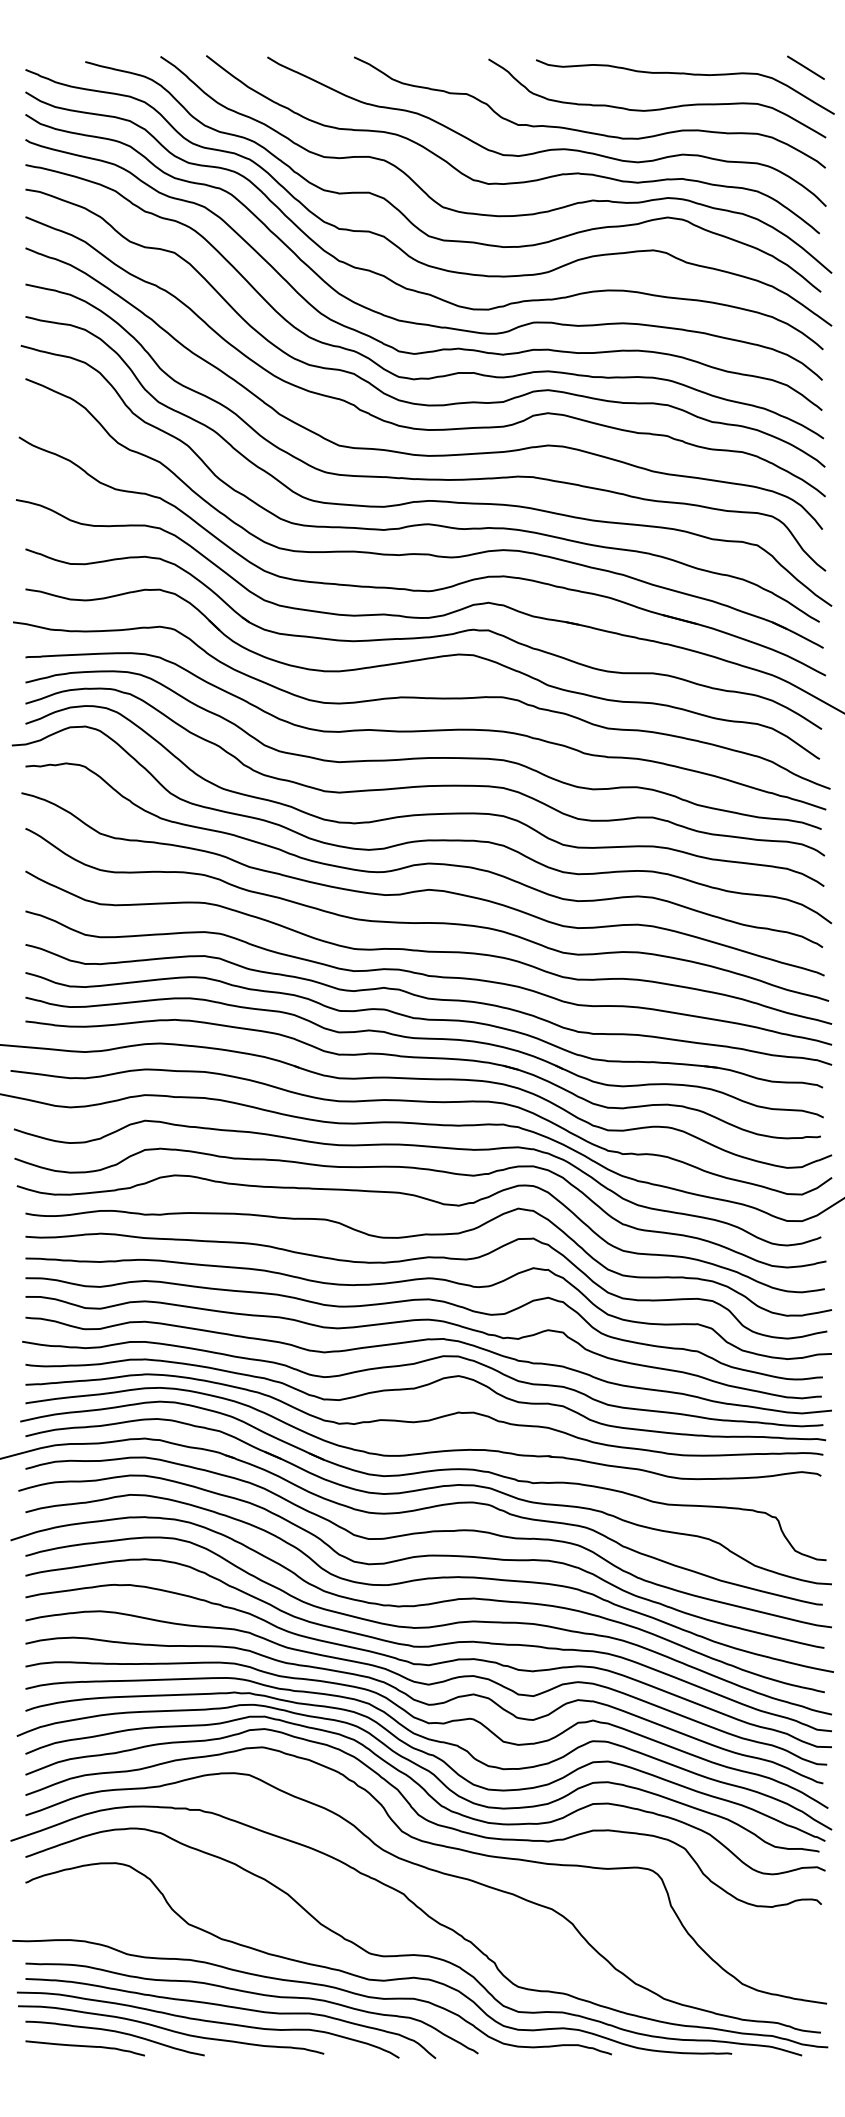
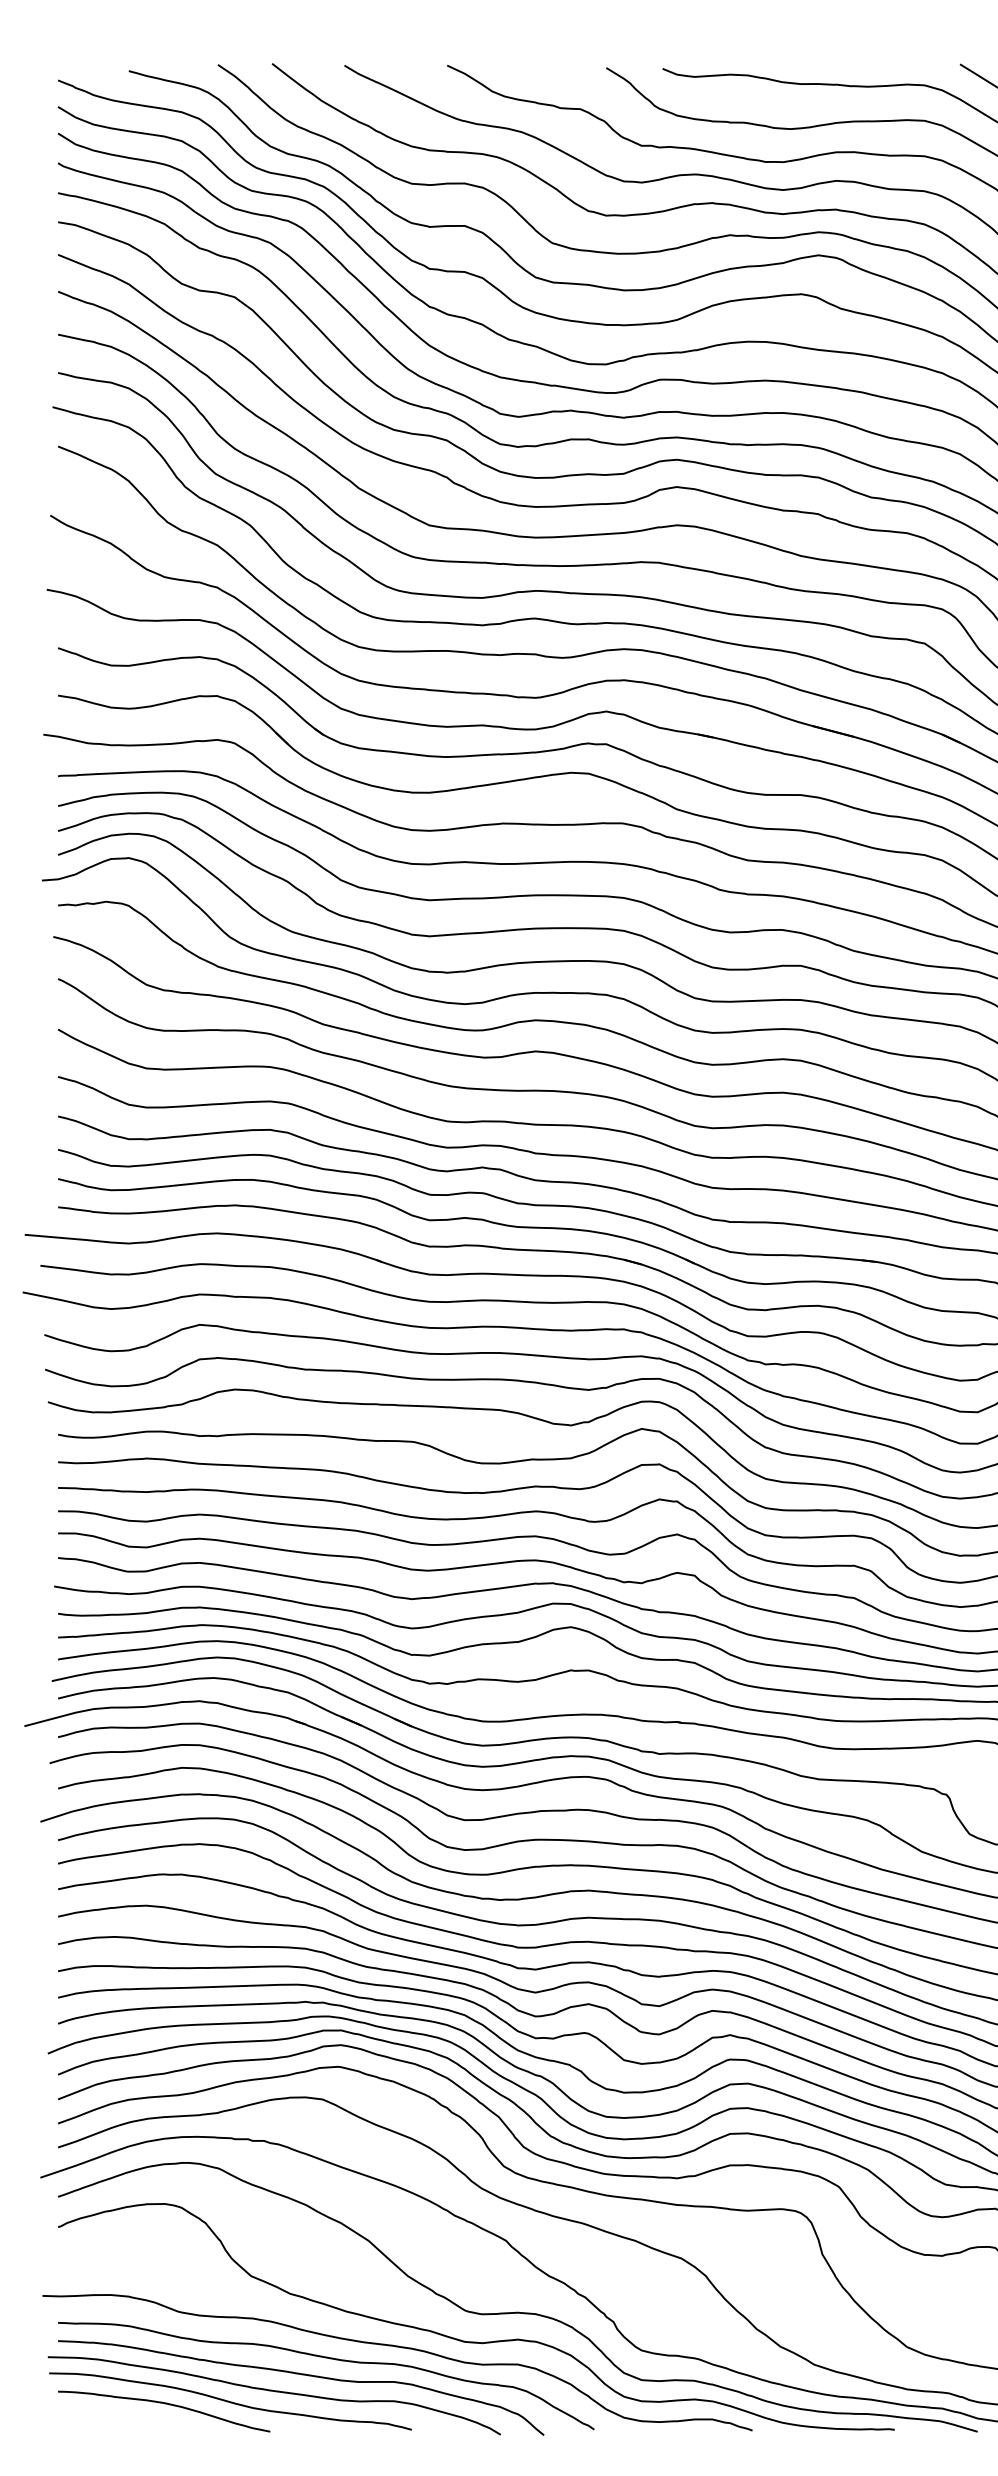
curve: (84, 2047) -> (127, 2422), removed

